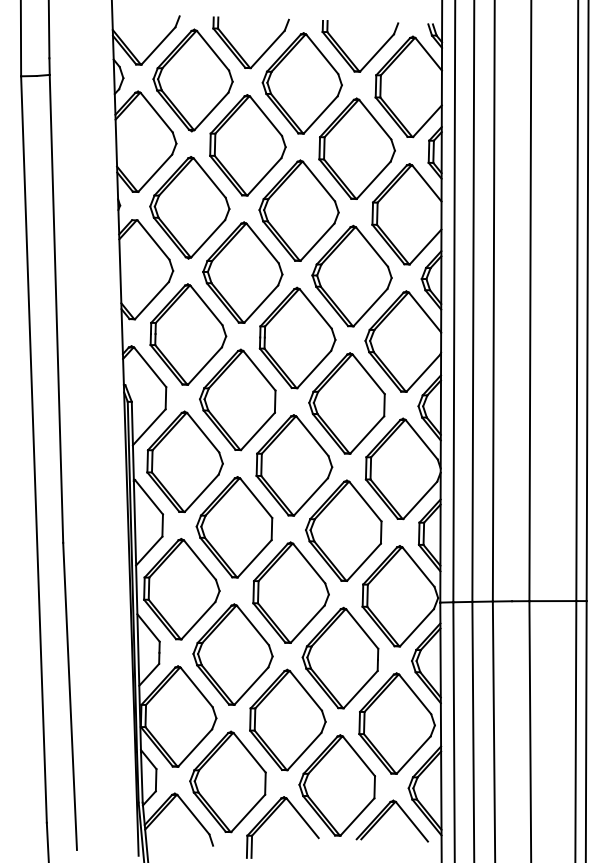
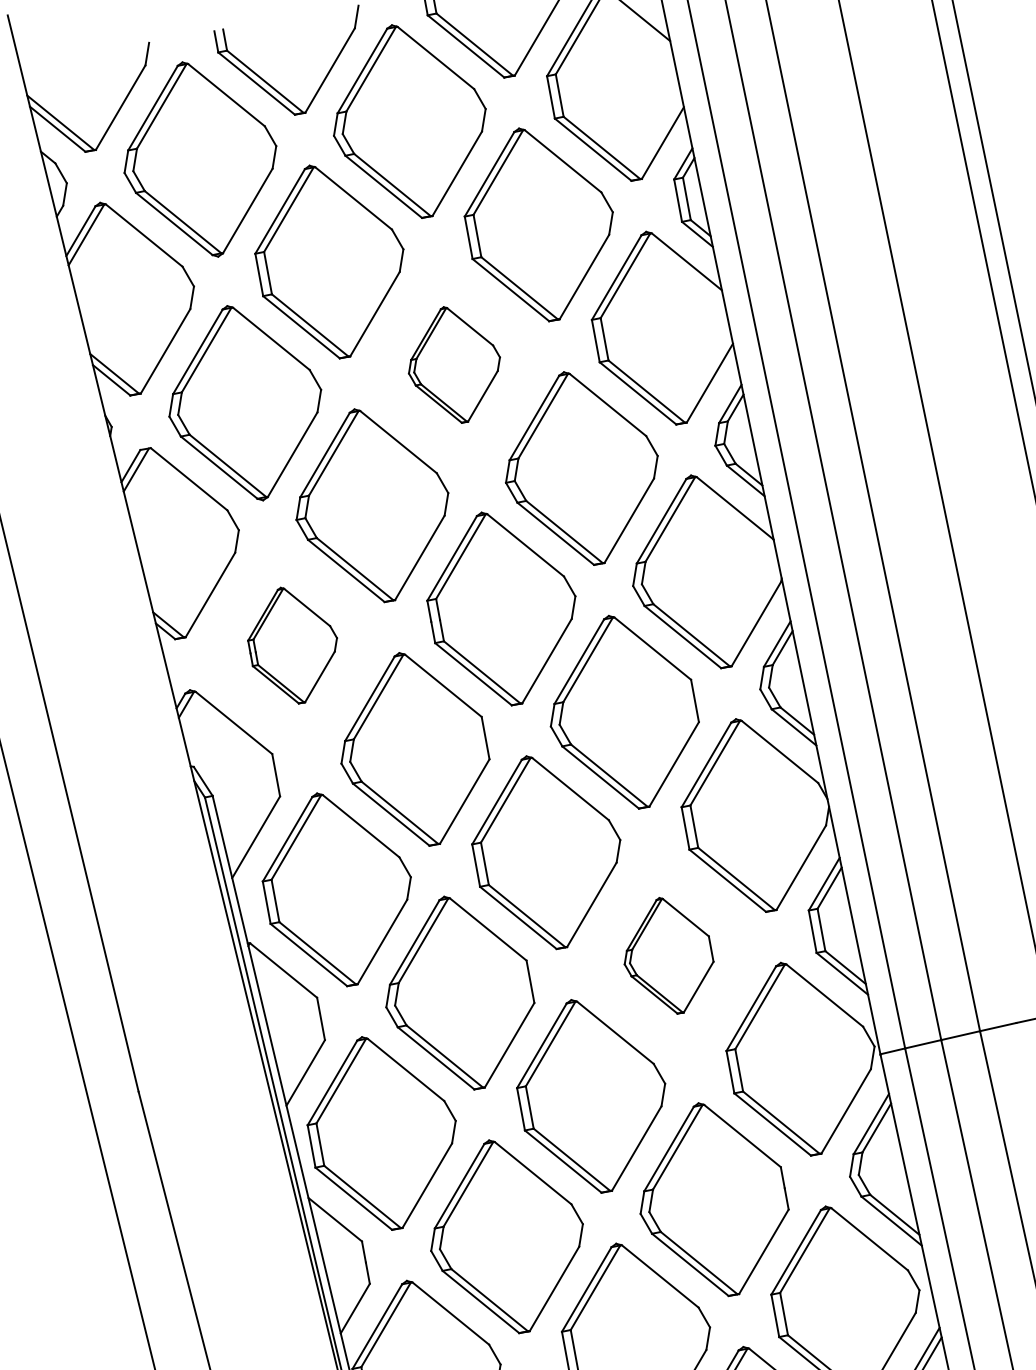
part: (298, 210) -> (453, 364), size x0.6
part: (188, 334) -> (293, 644), size x0.6
part: (343, 530) -> (667, 955), size x0.6

